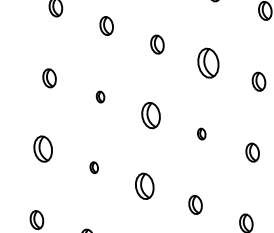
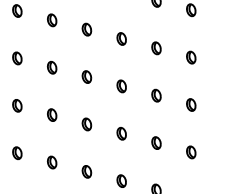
part: (207, 62) -> (121, 38), size x0.62
part: (100, 96) -> (52, 67), size x1.67
part: (150, 114) -> (86, 76), size x0.71
part: (201, 134) -> (121, 86), size x1.67
part: (43, 148) -> (17, 105), size x0.71
part: (94, 166) -> (52, 114), size x1.67
part: (144, 186) -> (86, 124), size x0.71

